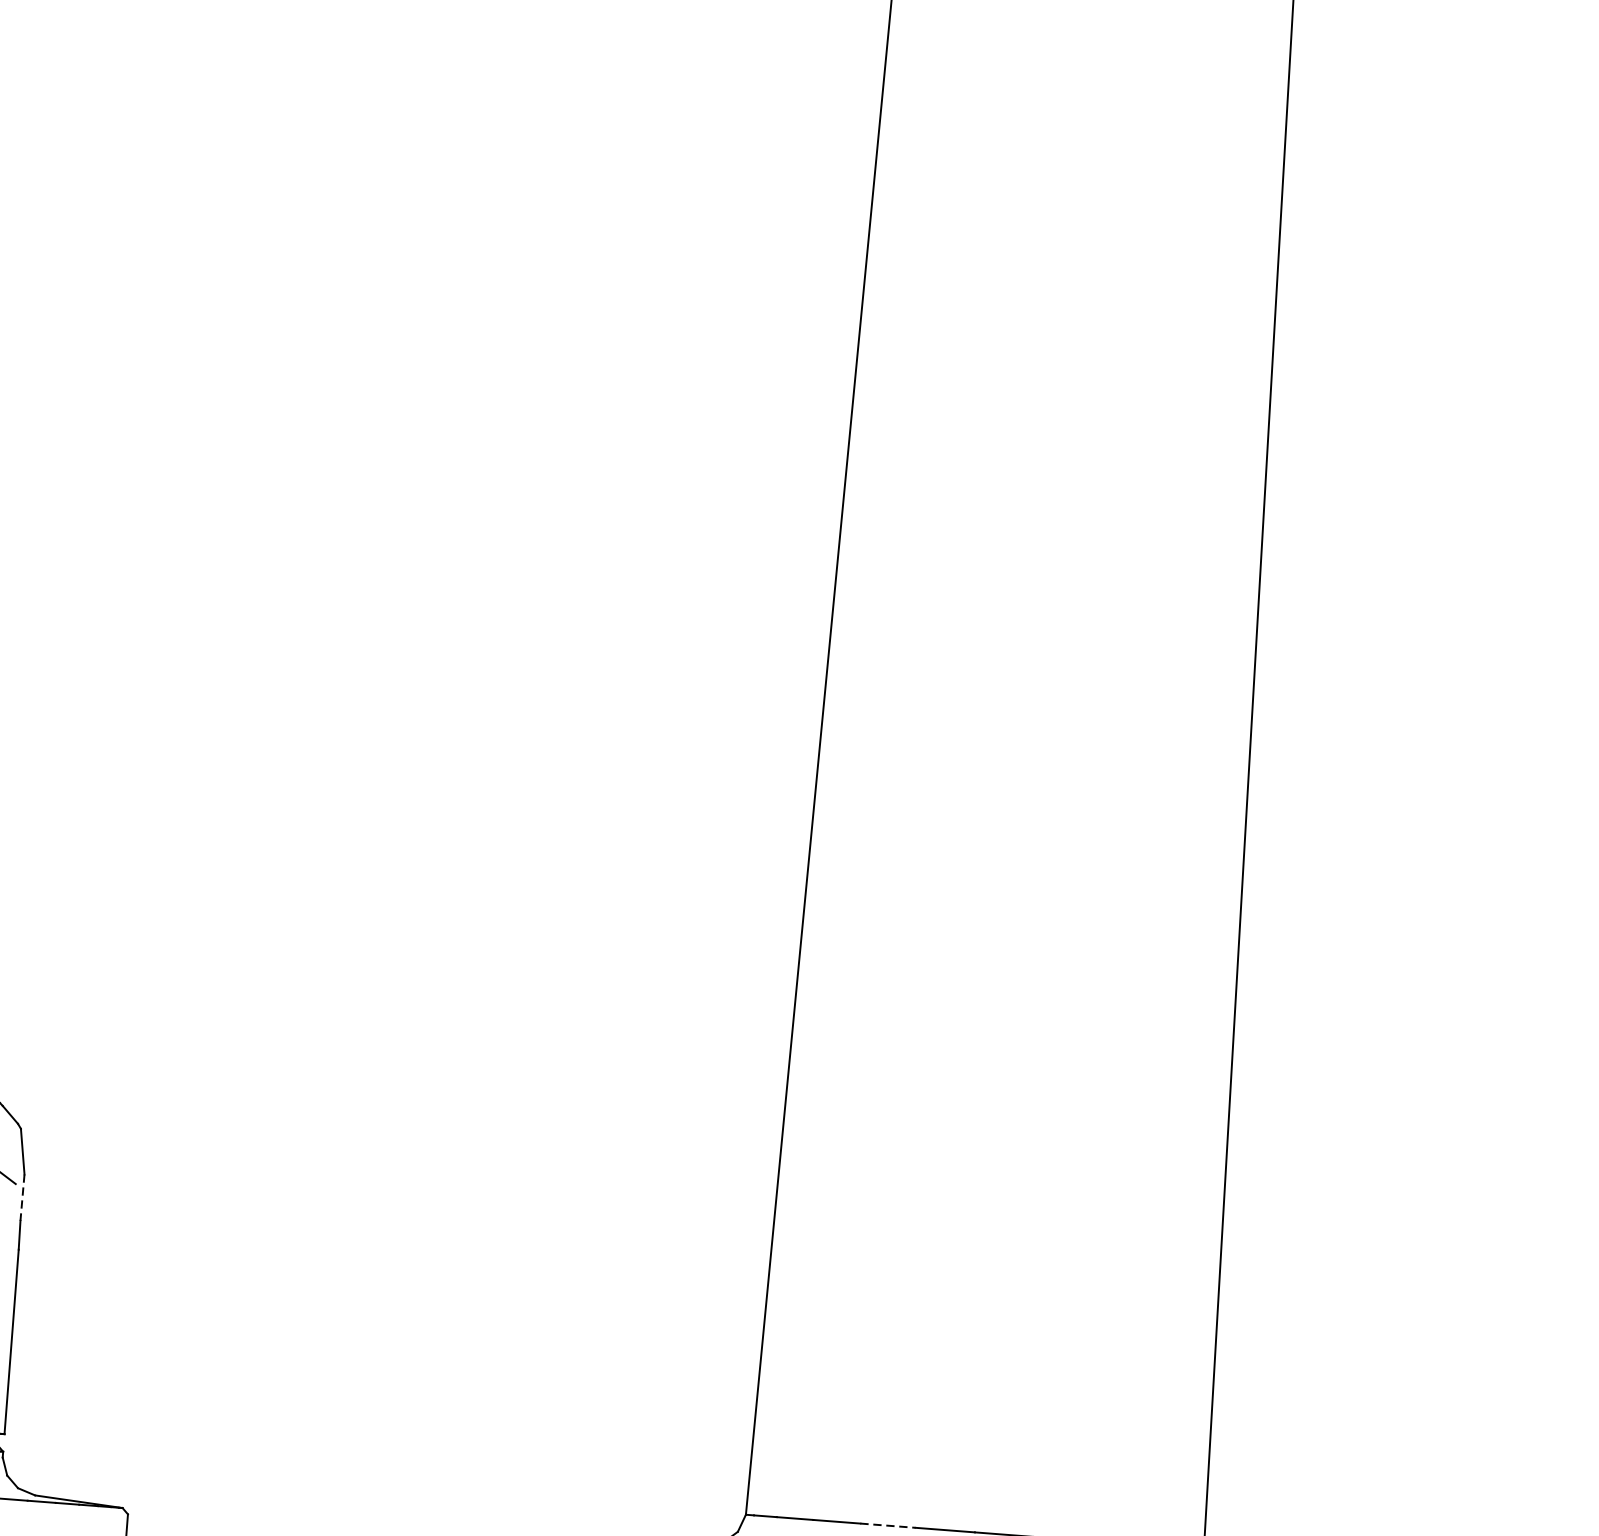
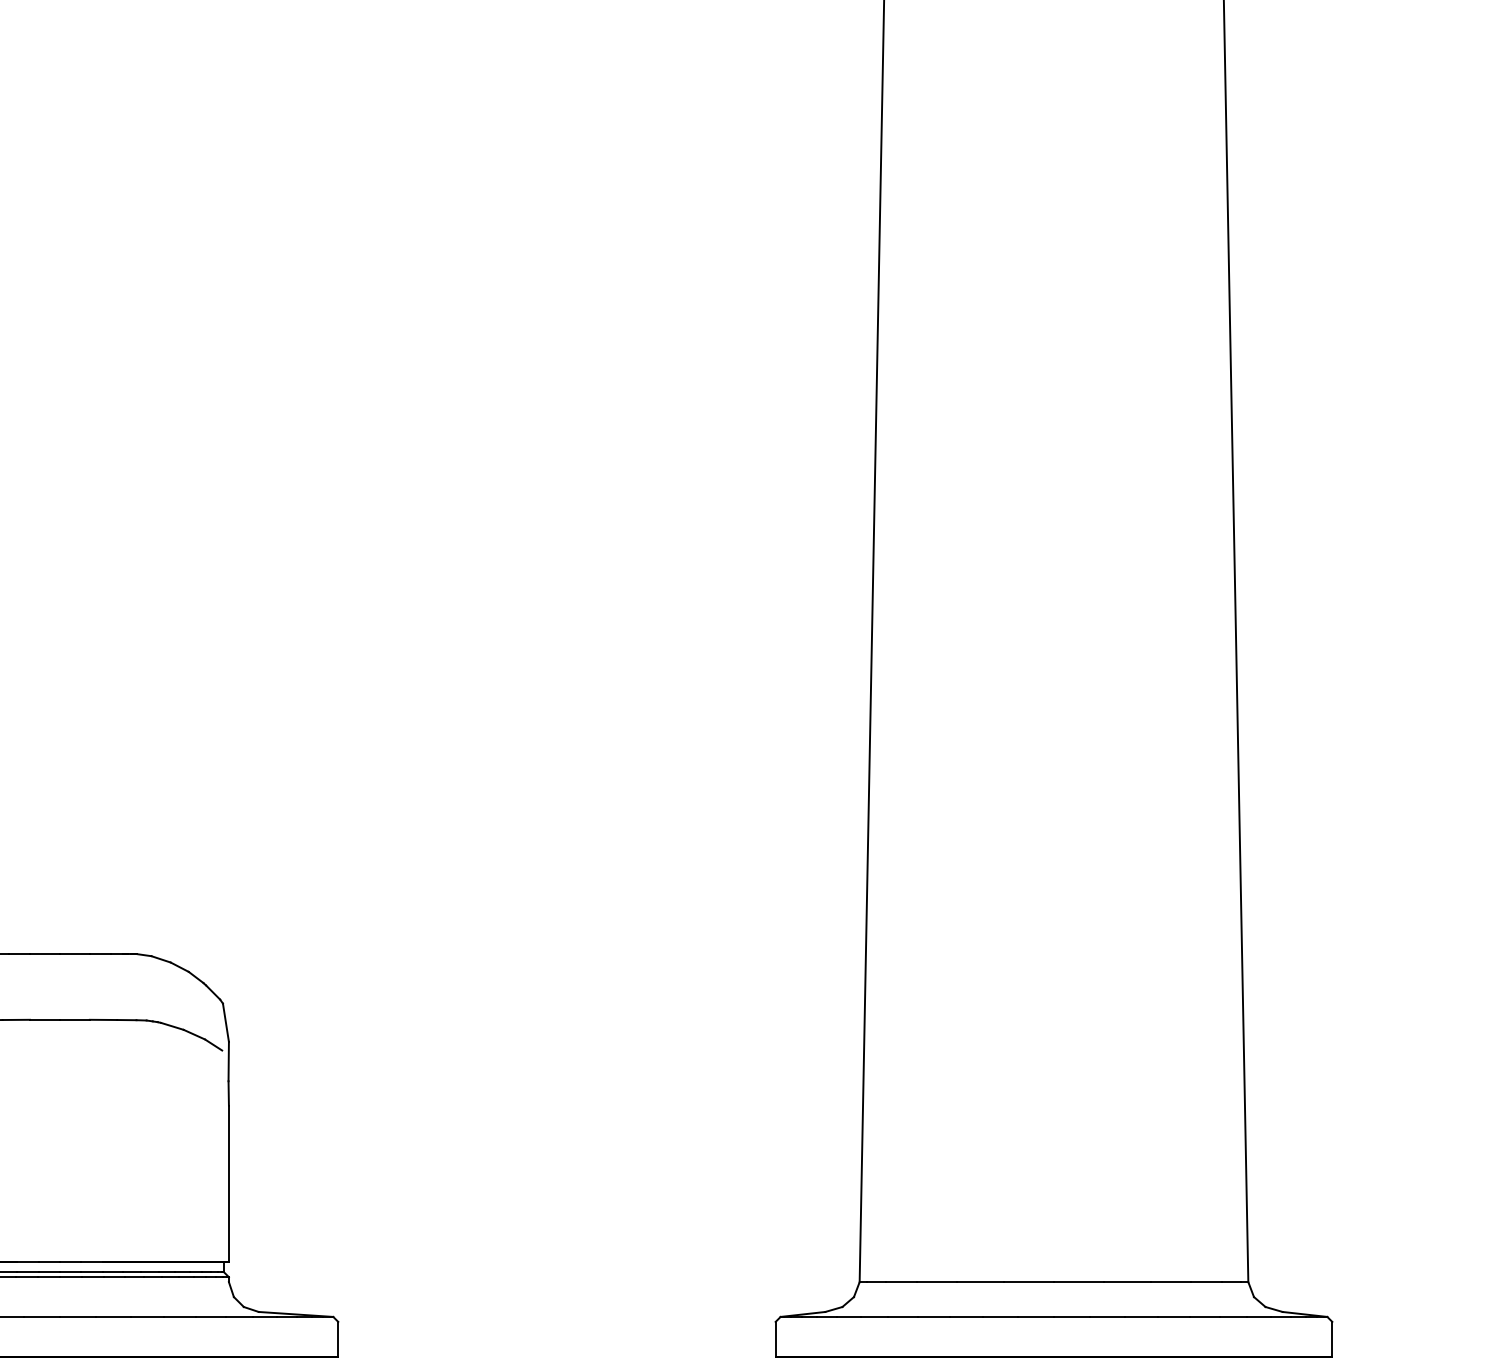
line: (22, 1197) -> (228, 1061), dashed -> solid
line: (888, 1526) -> (980, 1282), dashed -> solid

